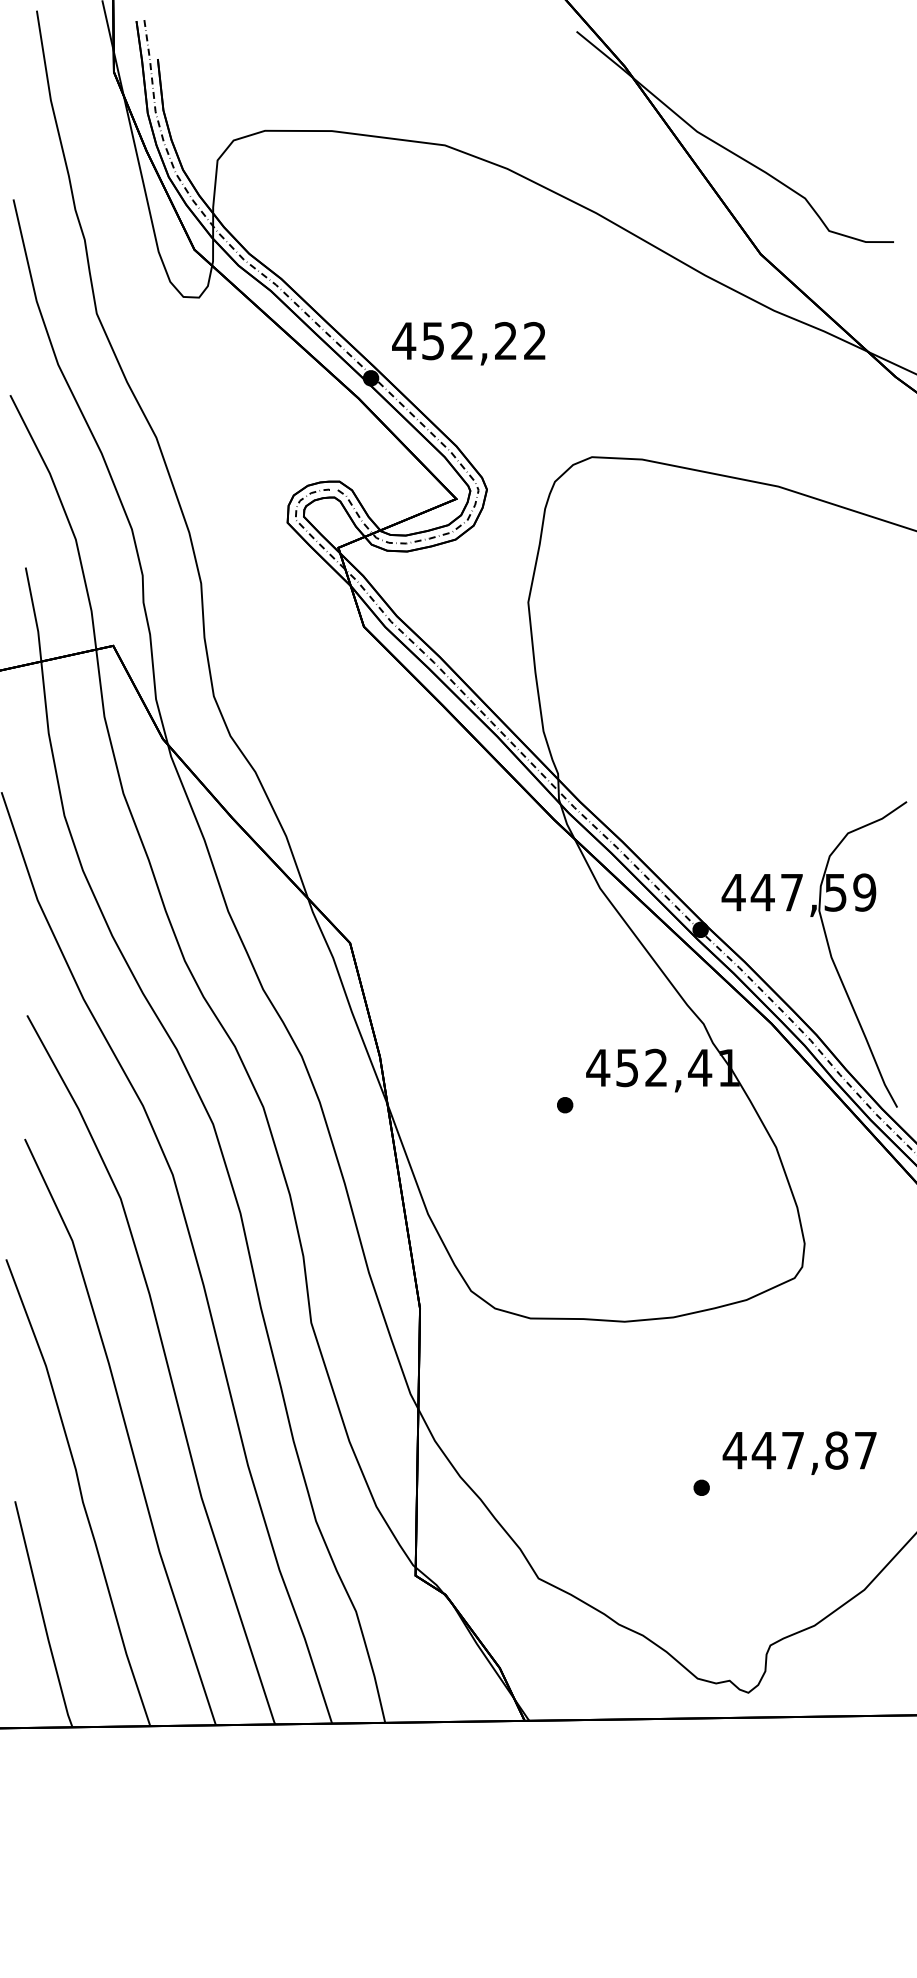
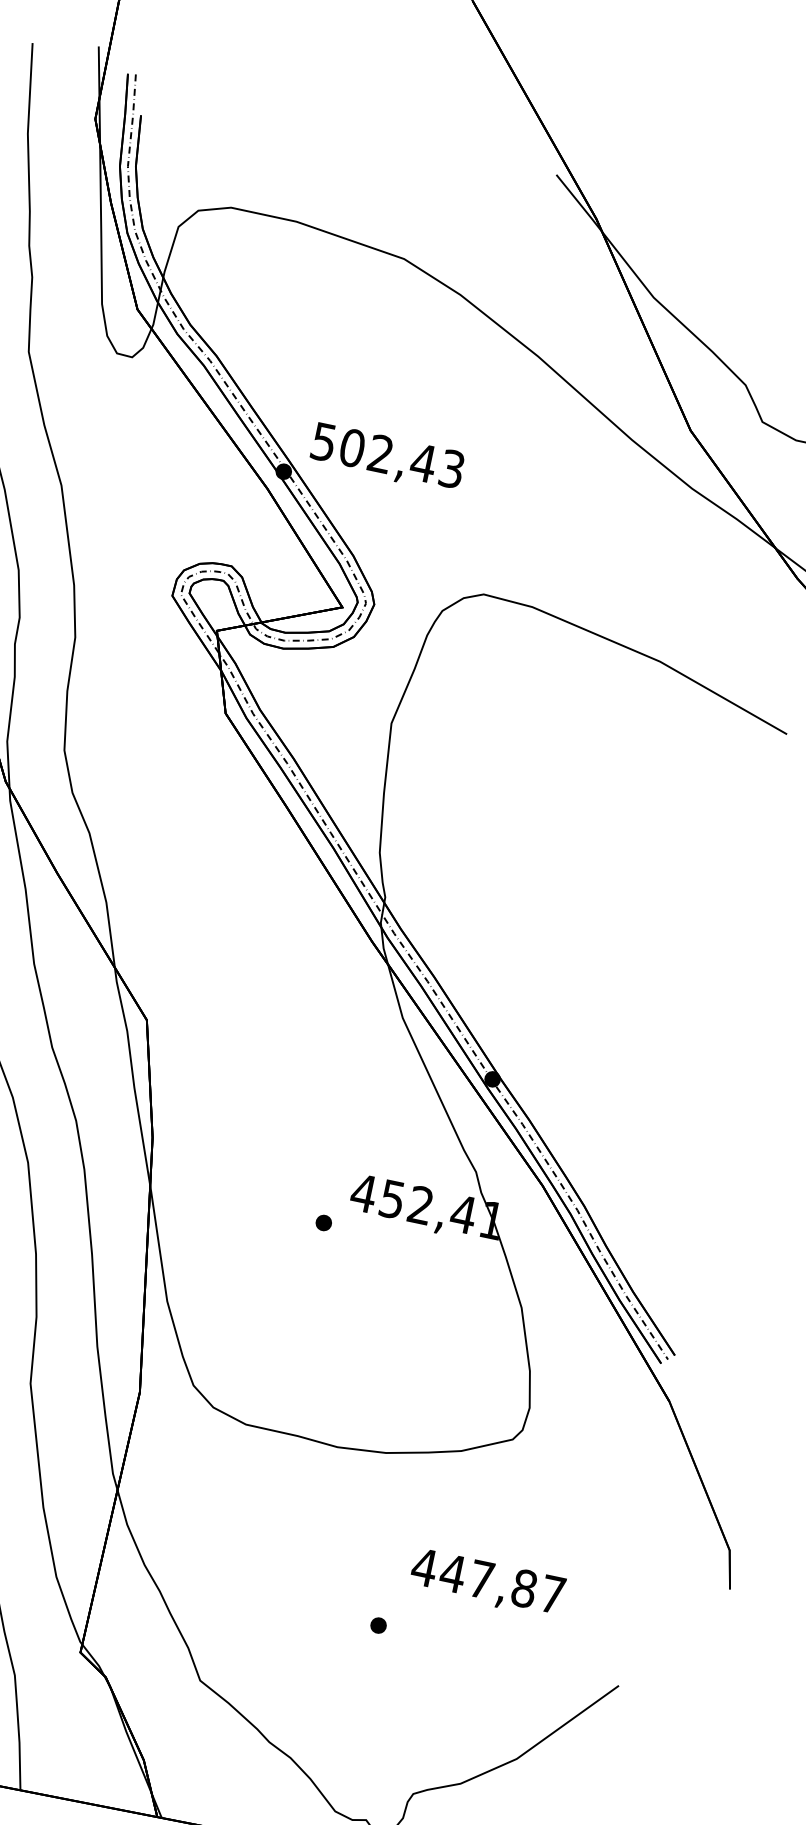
text: (469, 340) -> (387, 455), 452,22 -> 502,43
part: (828, 950) -> (613, 1125), removed
text: (799, 1452) -> (487, 1582), moved

